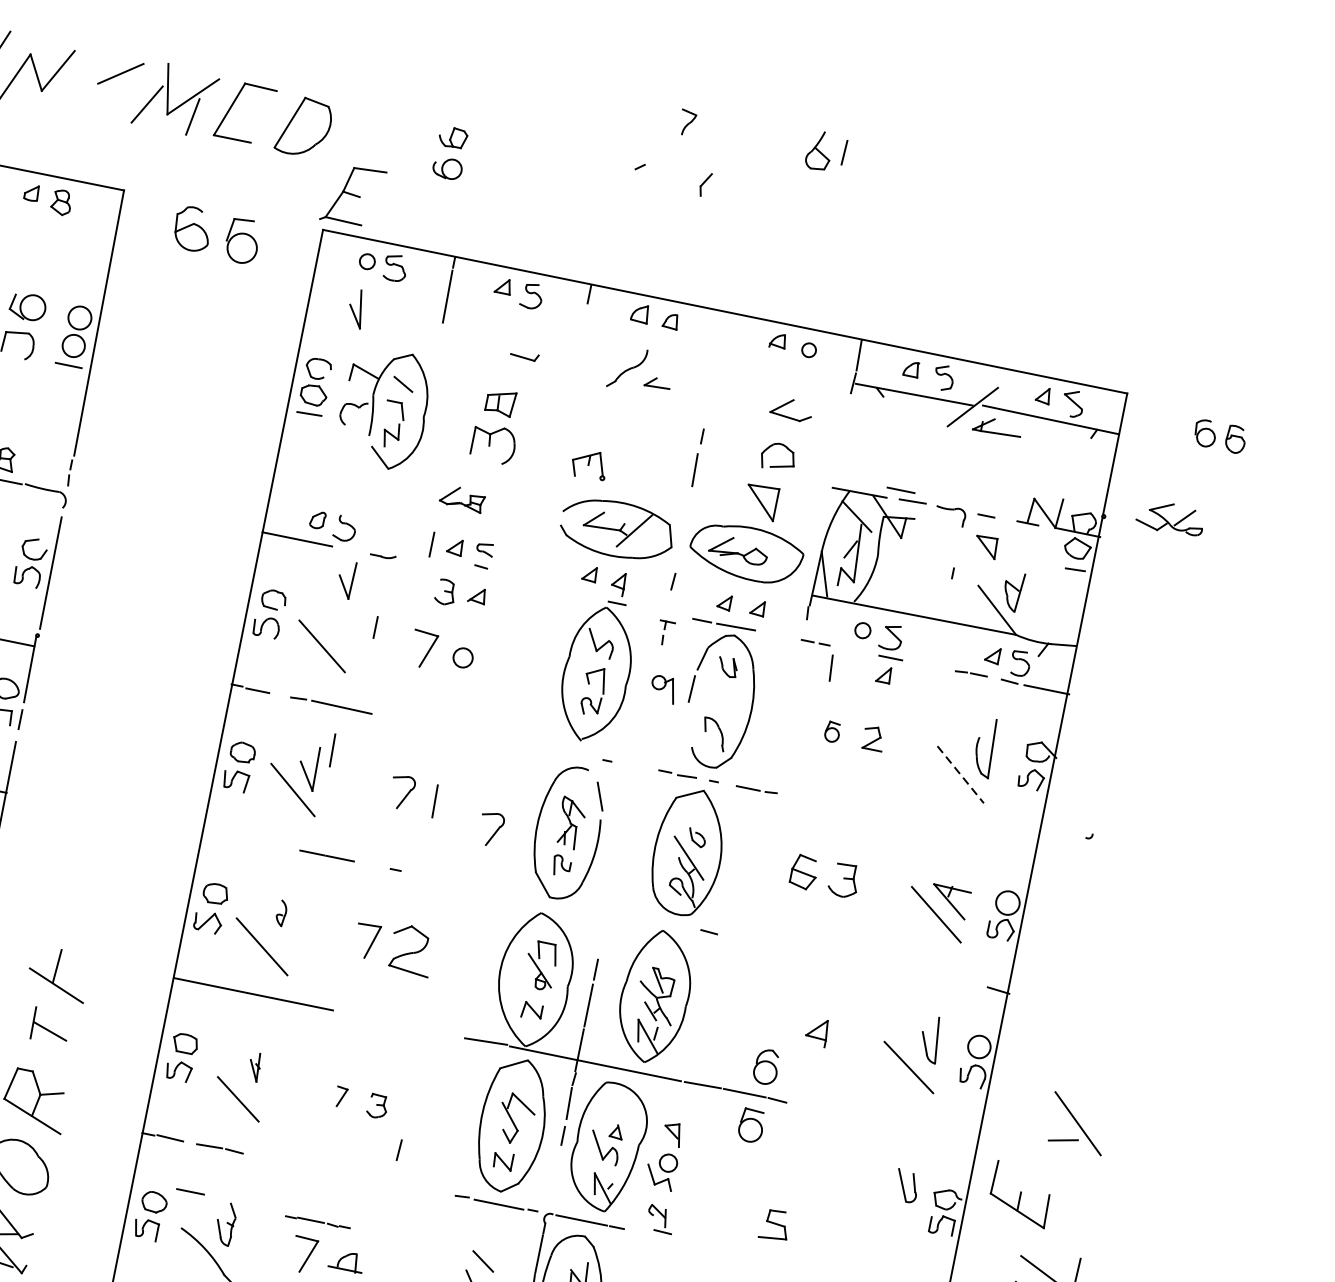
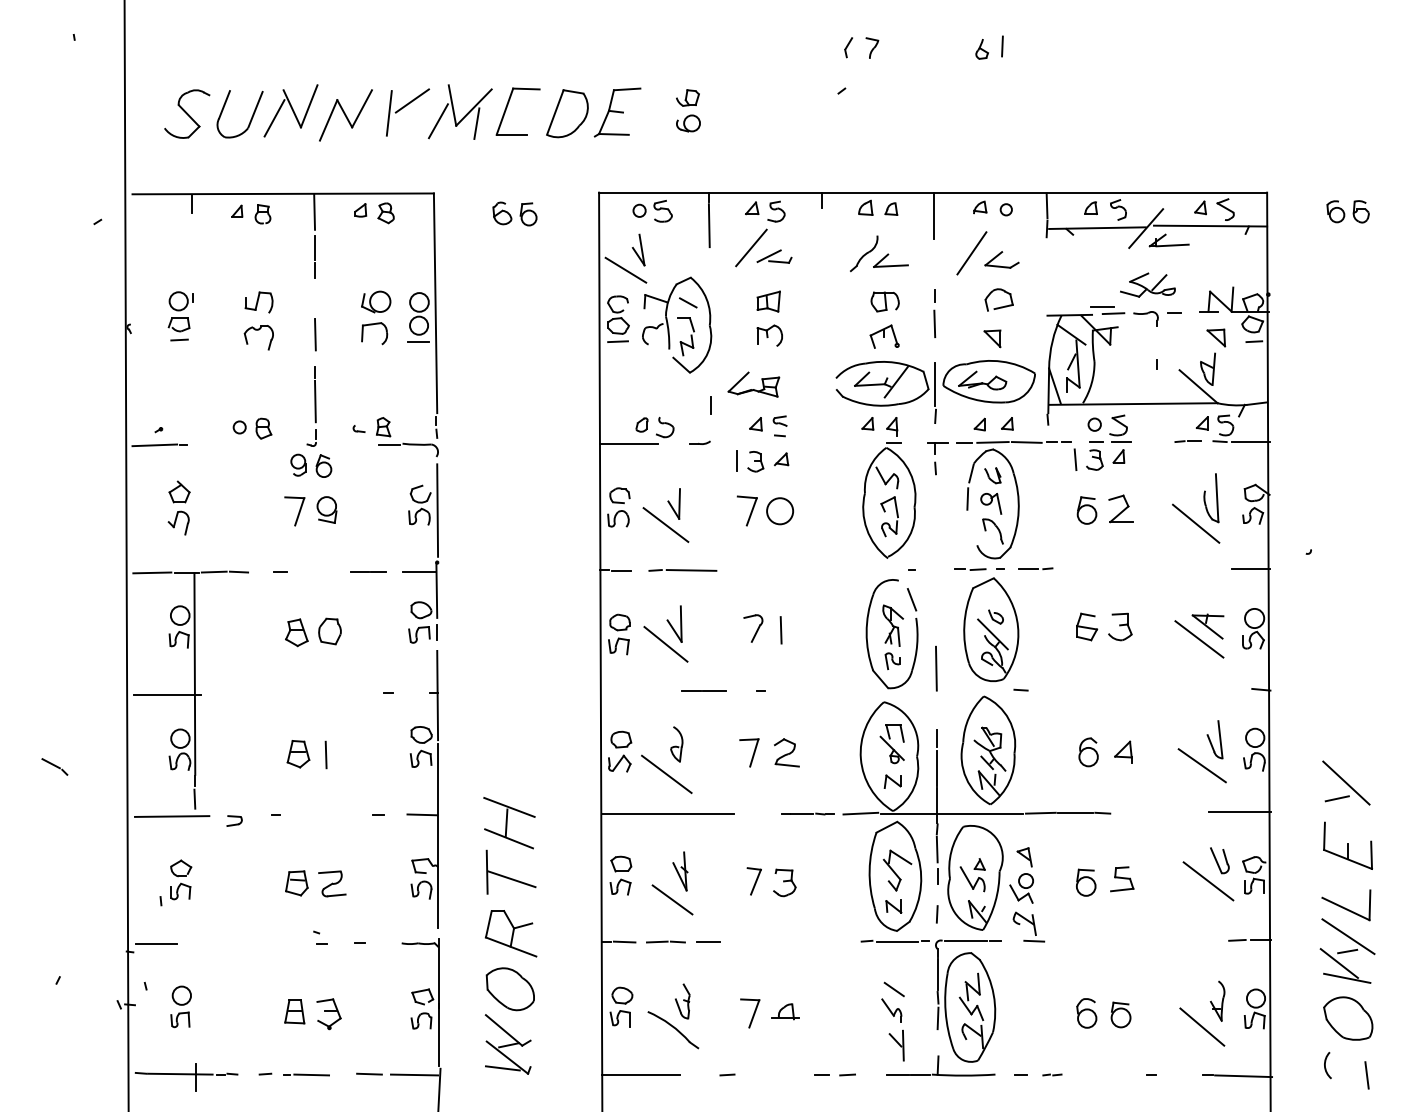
line: (88, 83) -> (388, 113), added
part: (818, 151) -> (981, 49), size x0.62
part: (705, 184) -> (848, 47), moved
part: (353, 195) -> (617, 112), moved
part: (216, 234) -> (514, 213), size x0.62
line: (336, 328) -> (625, 269), added
line: (493, 333) -> (751, 247), added
line: (721, 339) -> (934, 215), added
line: (511, 348) -> (768, 256), added
part: (657, 382) -> (890, 260), size x1.67
line: (756, 394) -> (971, 253), added
part: (640, 430) -> (884, 301), added
part: (493, 443) -> (769, 335), size x0.71
part: (589, 464) -> (884, 336), moved
part: (461, 498) -> (753, 384), size x1.43
part: (760, 501) -> (992, 338), size x0.62
part: (1170, 517) -> (1147, 284), moved
line: (681, 542) -> (935, 383), added
line: (431, 543) -> (736, 460), moved
part: (986, 546) -> (1216, 337), moved
part: (345, 578) -> (673, 503), moved
line: (375, 627) -> (710, 405), moved
part: (665, 632) -> (937, 458), size x1.67
line: (776, 635) -> (1026, 442), added
circle: (463, 658) -> (780, 511), size x1.67
part: (855, 667) -> (1094, 455), added
part: (663, 688) -> (991, 503), moved
part: (831, 731) -> (1086, 510), size x1.67
part: (873, 737) -> (1120, 508), size x1.43
line: (331, 750) -> (690, 606), removed
line: (961, 774) -> (1196, 523), dashed -> solid
part: (491, 829) -> (830, 643), removed
line: (1016, 843) -> (1251, 569), added
line: (612, 885) -> (936, 668), added
part: (281, 913) -> (676, 744), size x1.67
line: (64, 946) -> (509, 806), added
part: (411, 949) -> (786, 752), size x0.71
part: (50, 1025) -> (510, 871), size x1.67
part: (254, 1067) -> (680, 871), size x1.67
part: (766, 1067) -> (1088, 752), moved
part: (340, 1096) -> (753, 881), size x1.67
part: (377, 1105) -> (784, 882), size x1.43
part: (751, 1125) -> (1086, 882), moved
line: (942, 1131) -> (1239, 811), added
line: (398, 1150) -> (936, 914), moved
line: (190, 1190) -> (708, 941), moved
part: (1020, 1193) -> (1347, 845), moved
line: (887, 1208) -> (1208, 881), added
part: (660, 1218) -> (1028, 926), size x1.43
part: (317, 1221) -> (807, 813), moved
part: (775, 1225) -> (1122, 879), moved

